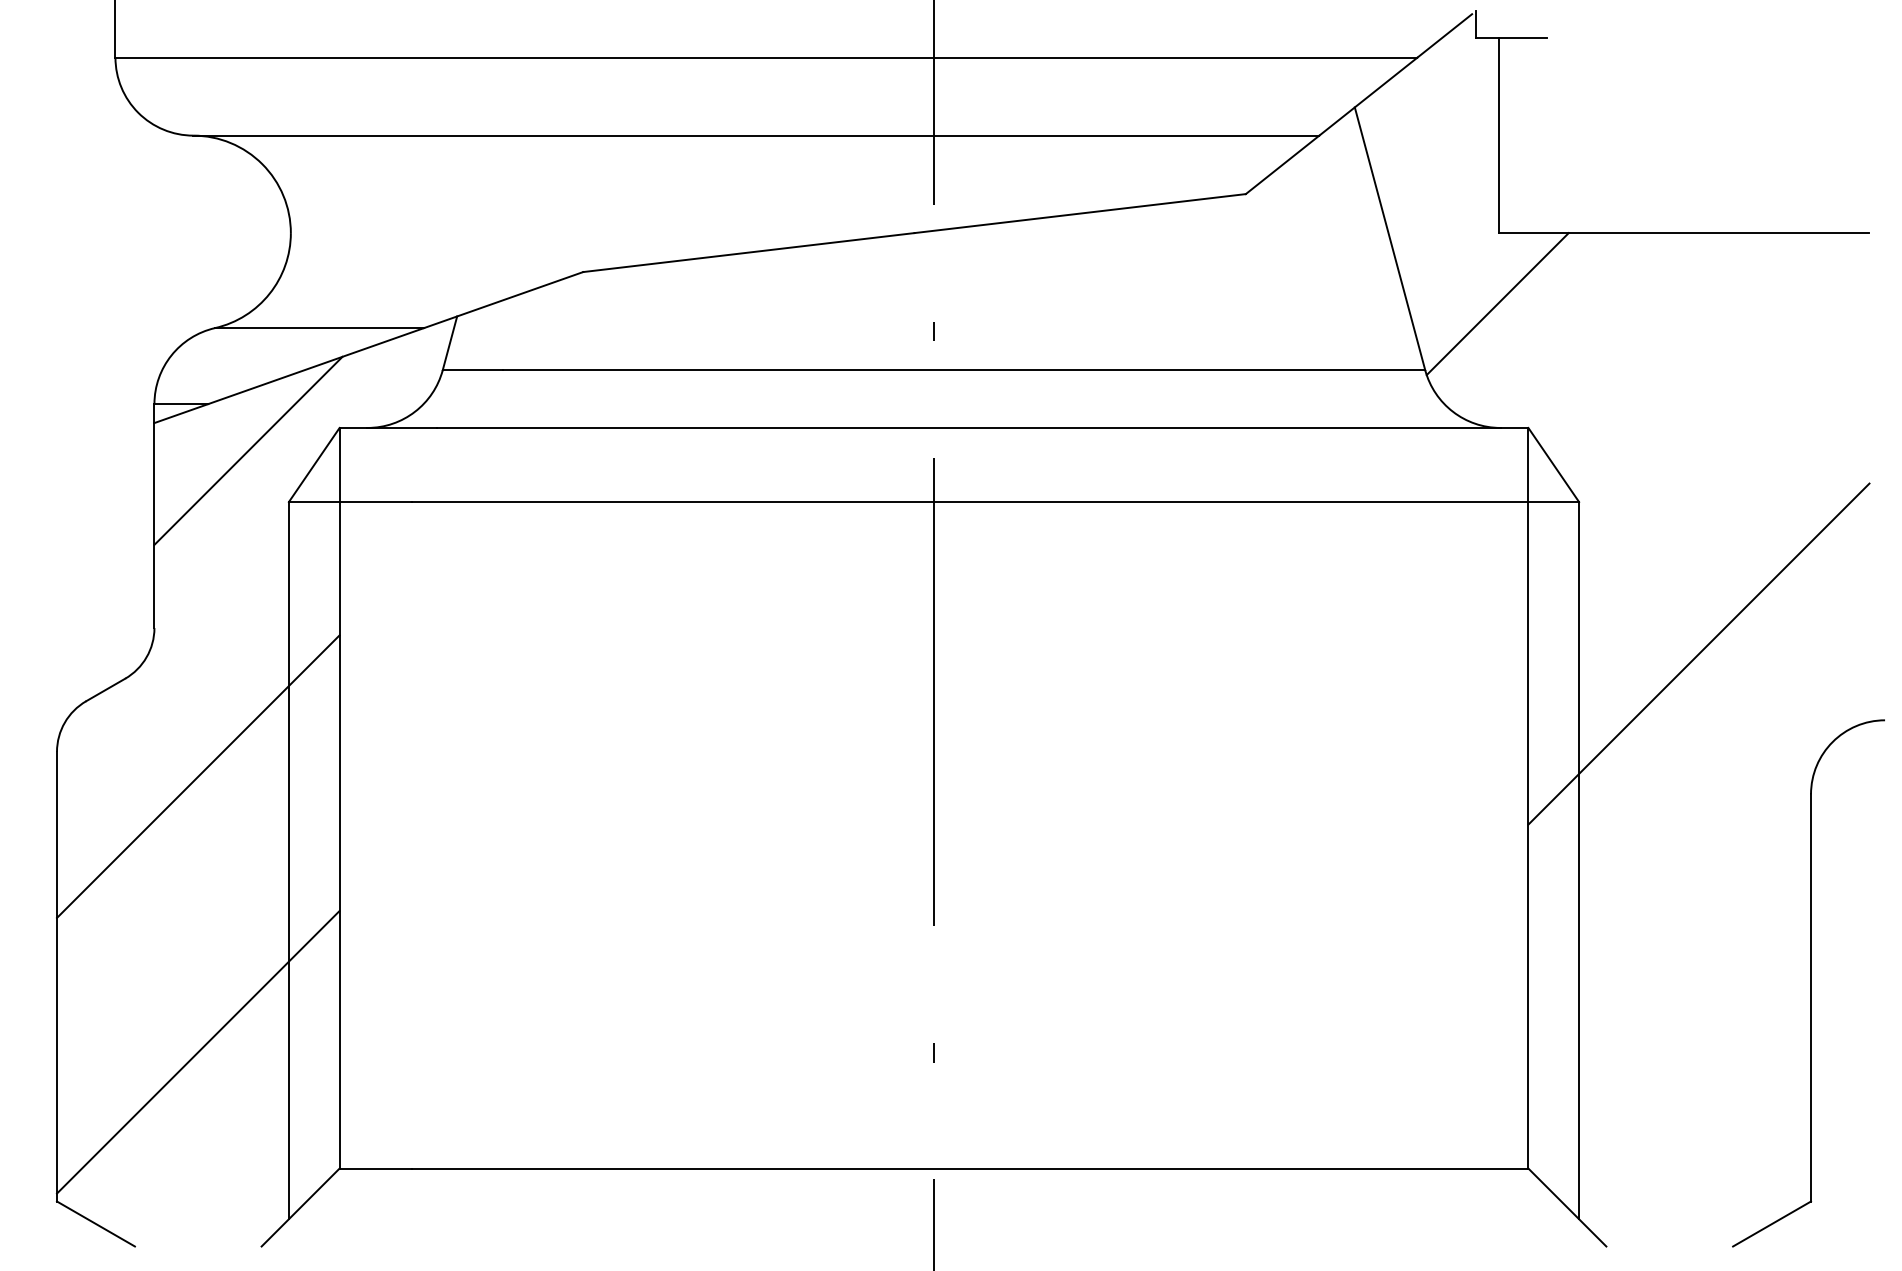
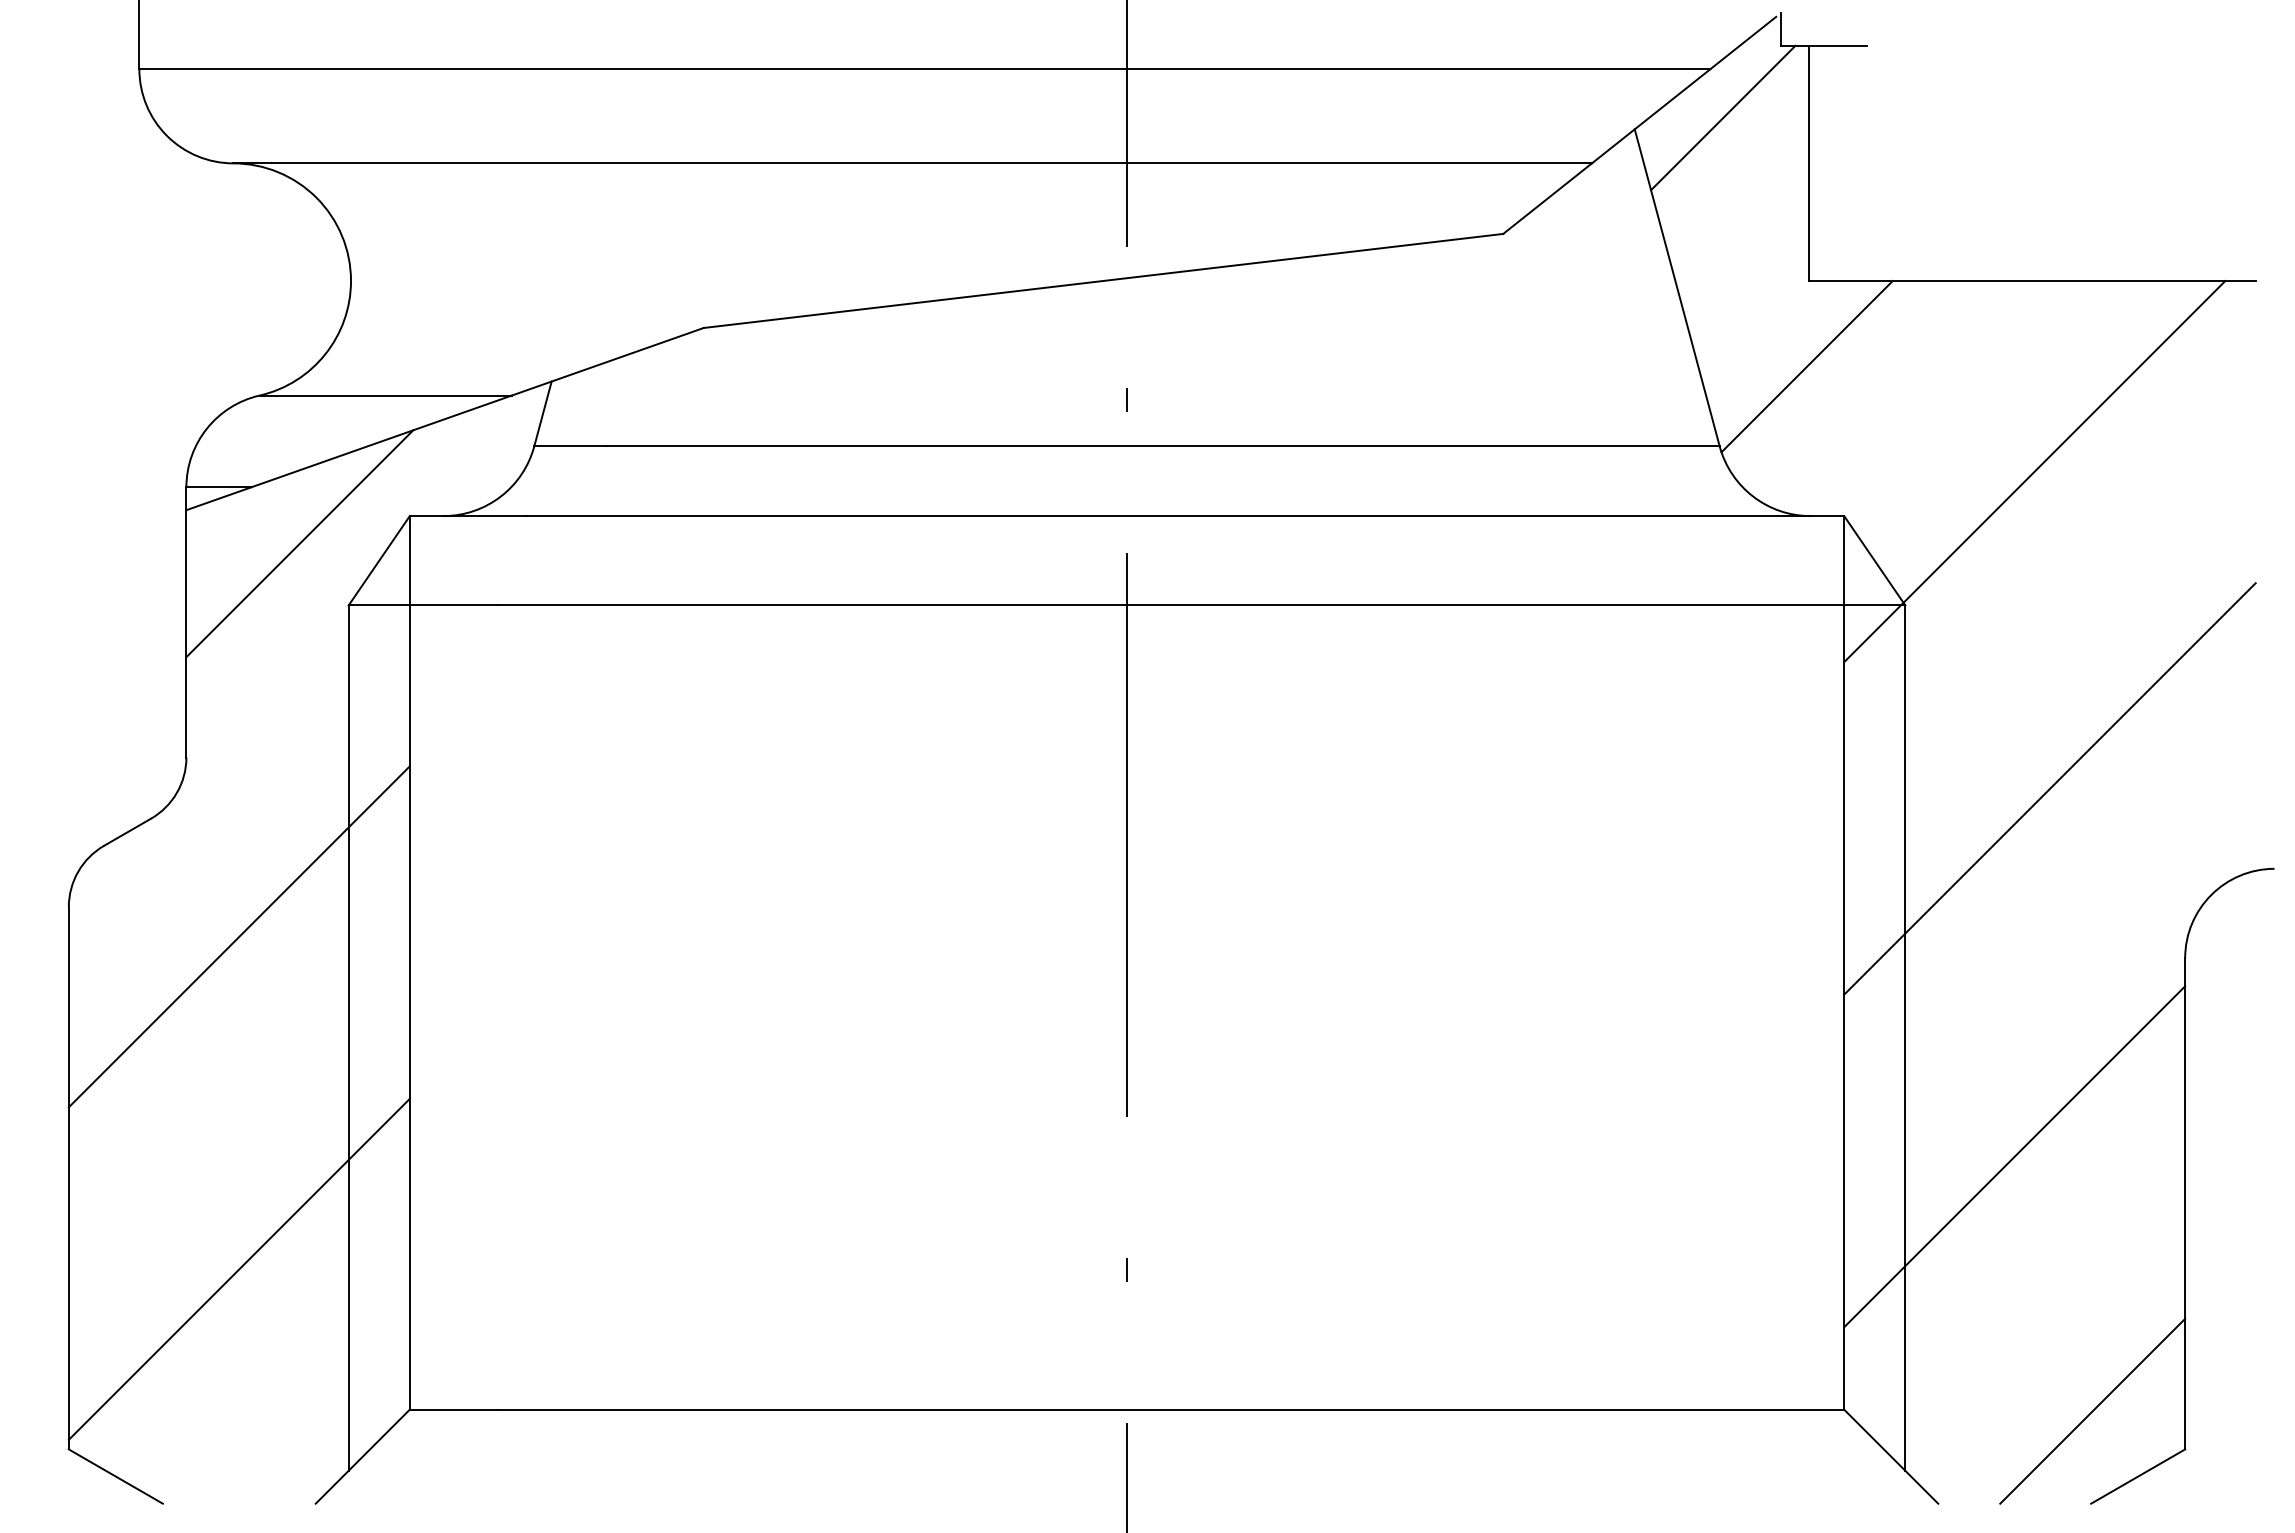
line: (1428, 97) -> (1723, 117), added
line: (1686, 391) -> (2034, 471), added
line: (1669, 958) -> (2014, 1156), added
line: (1734, 1169) -> (2092, 1410), added

